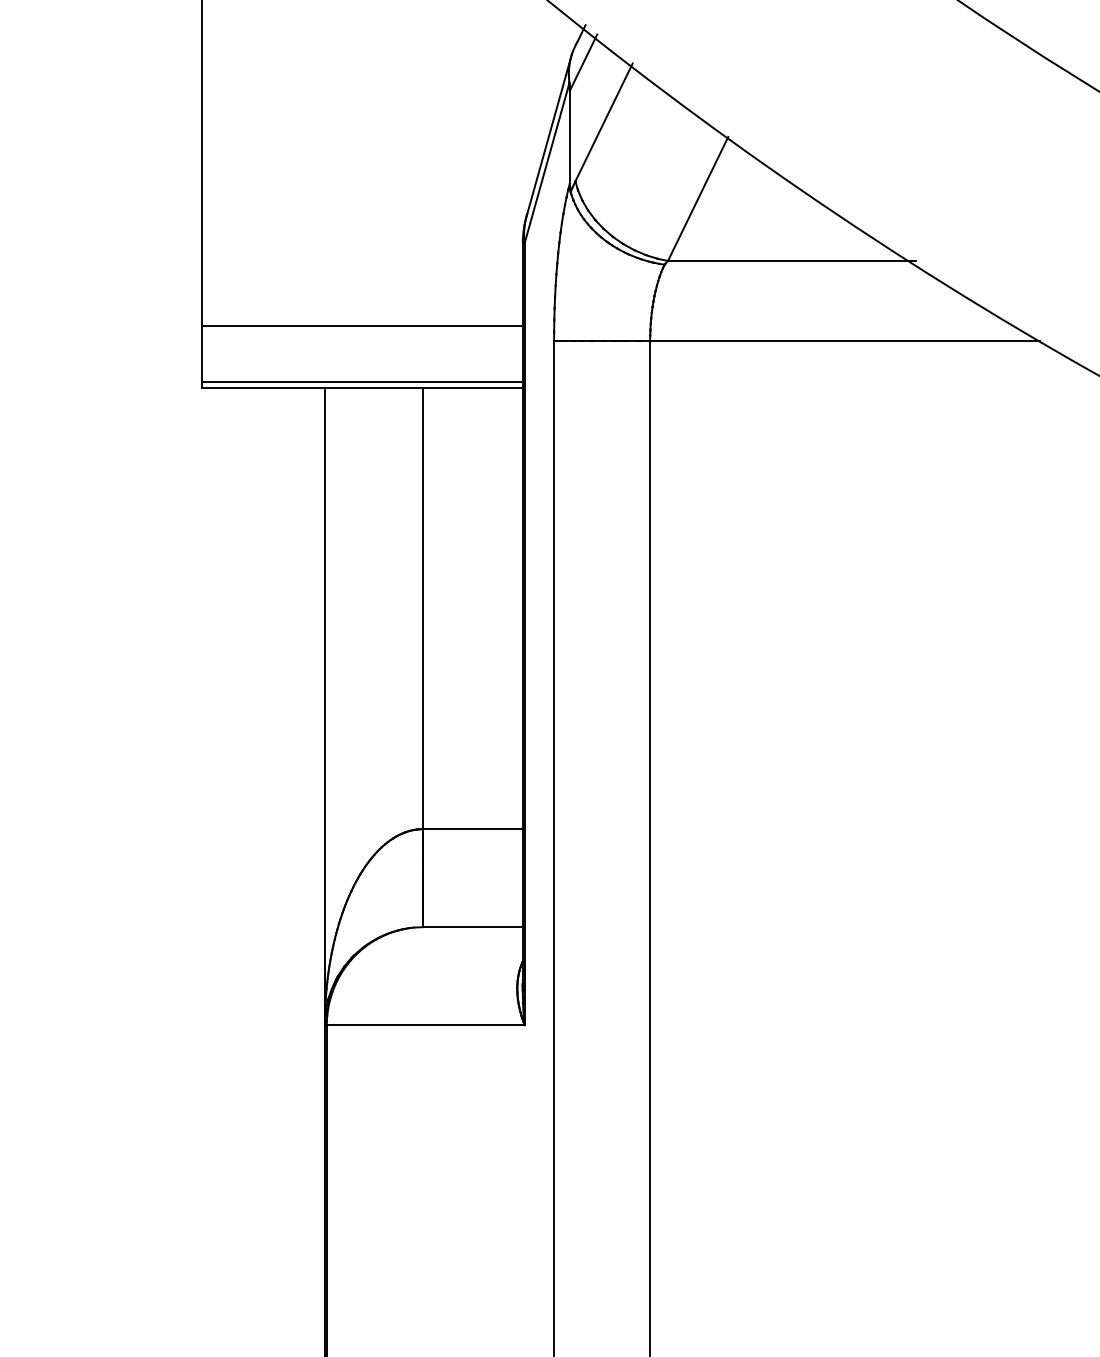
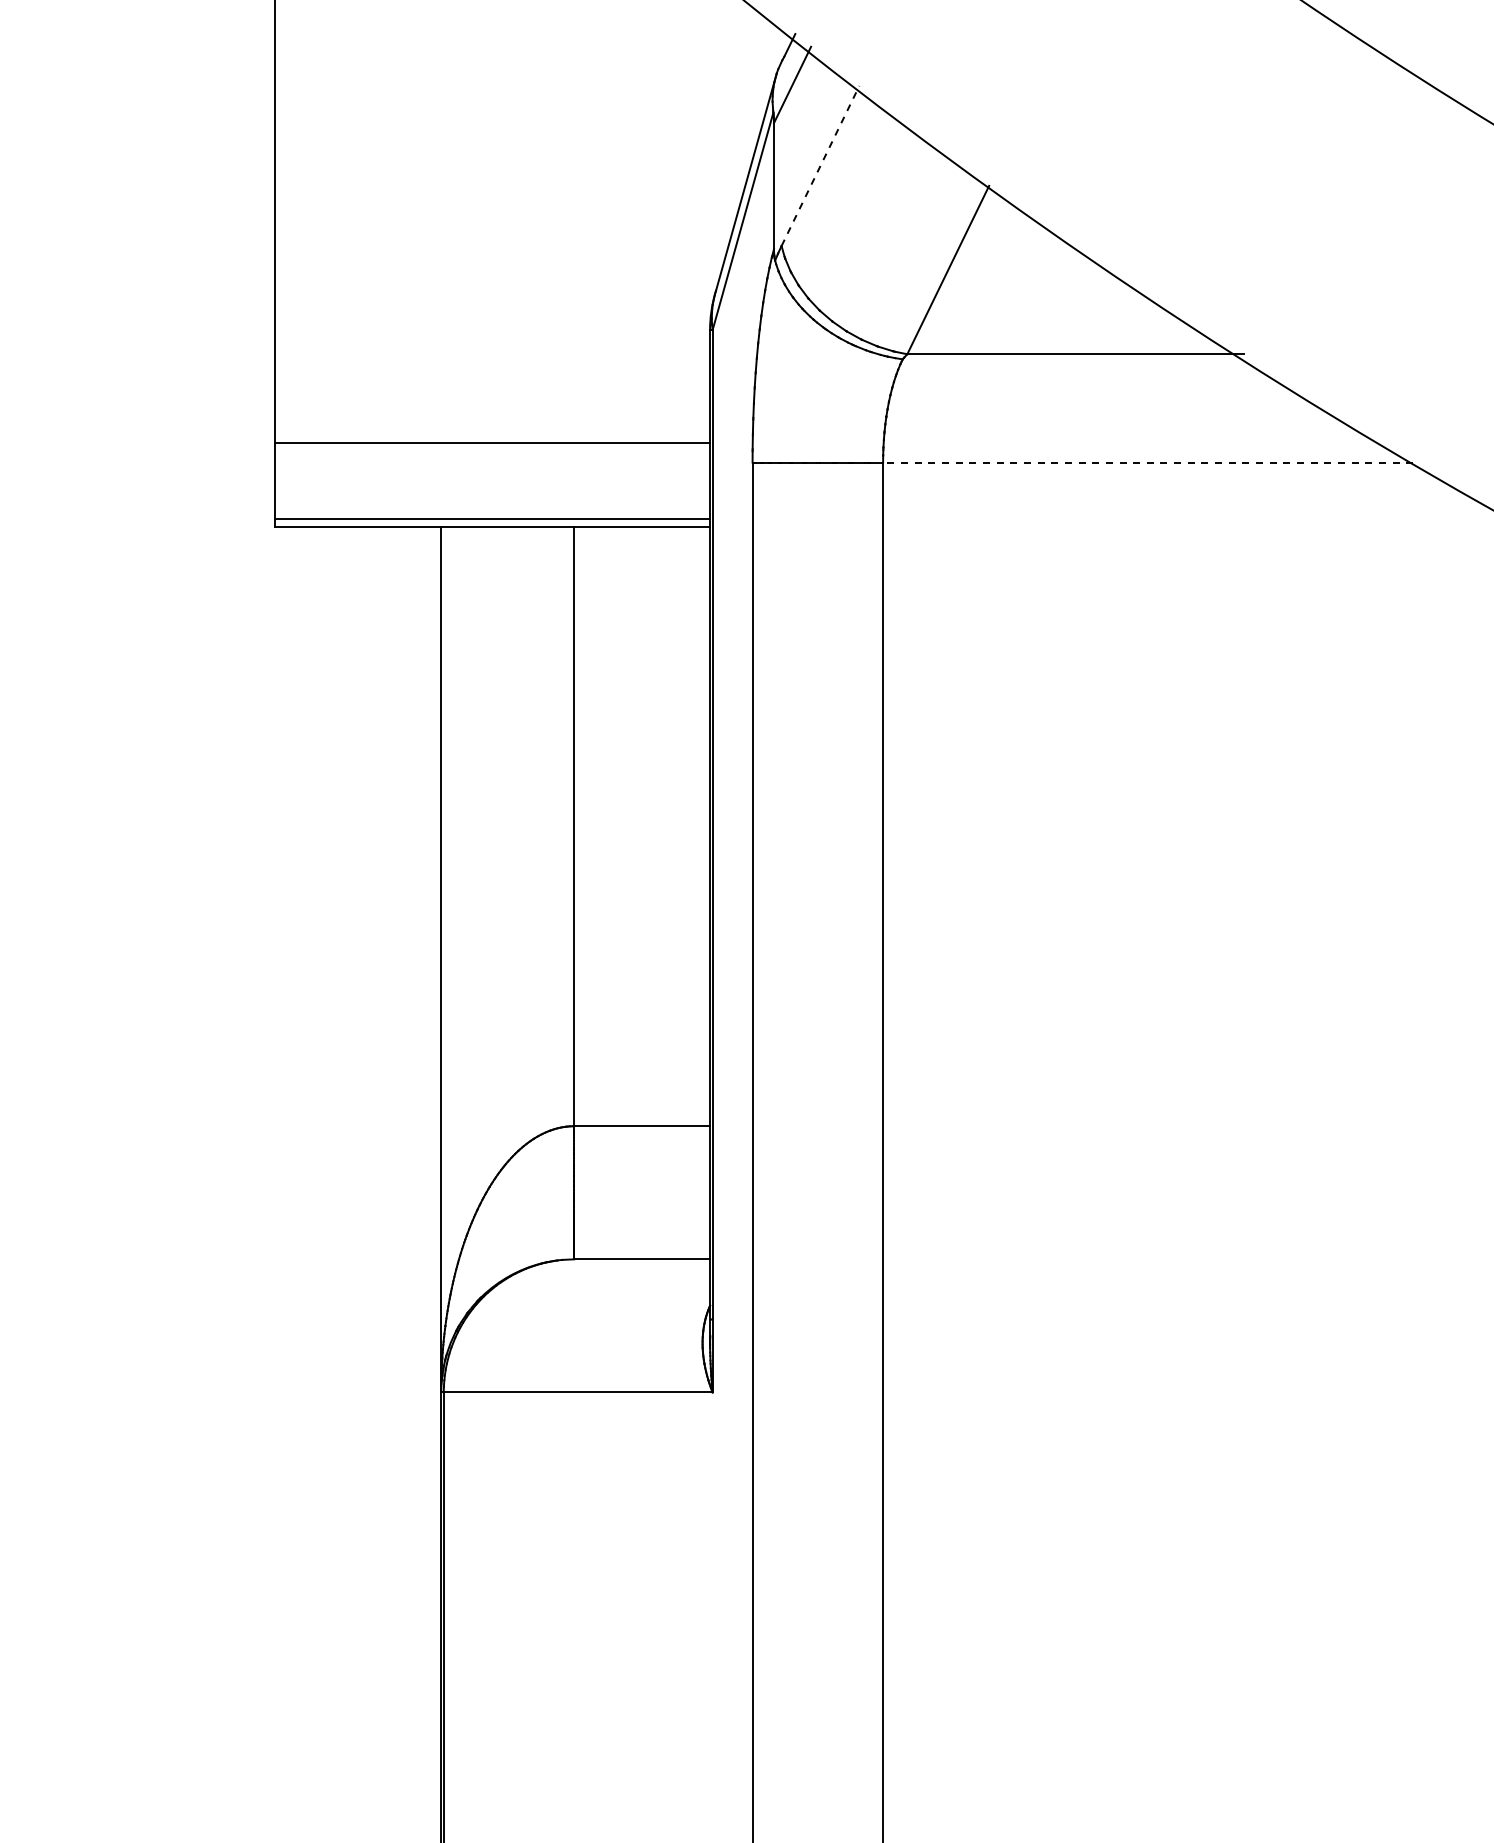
line: (604, 122) -> (820, 165), solid -> dashed
line: (844, 340) -> (1147, 462), solid -> dashed

